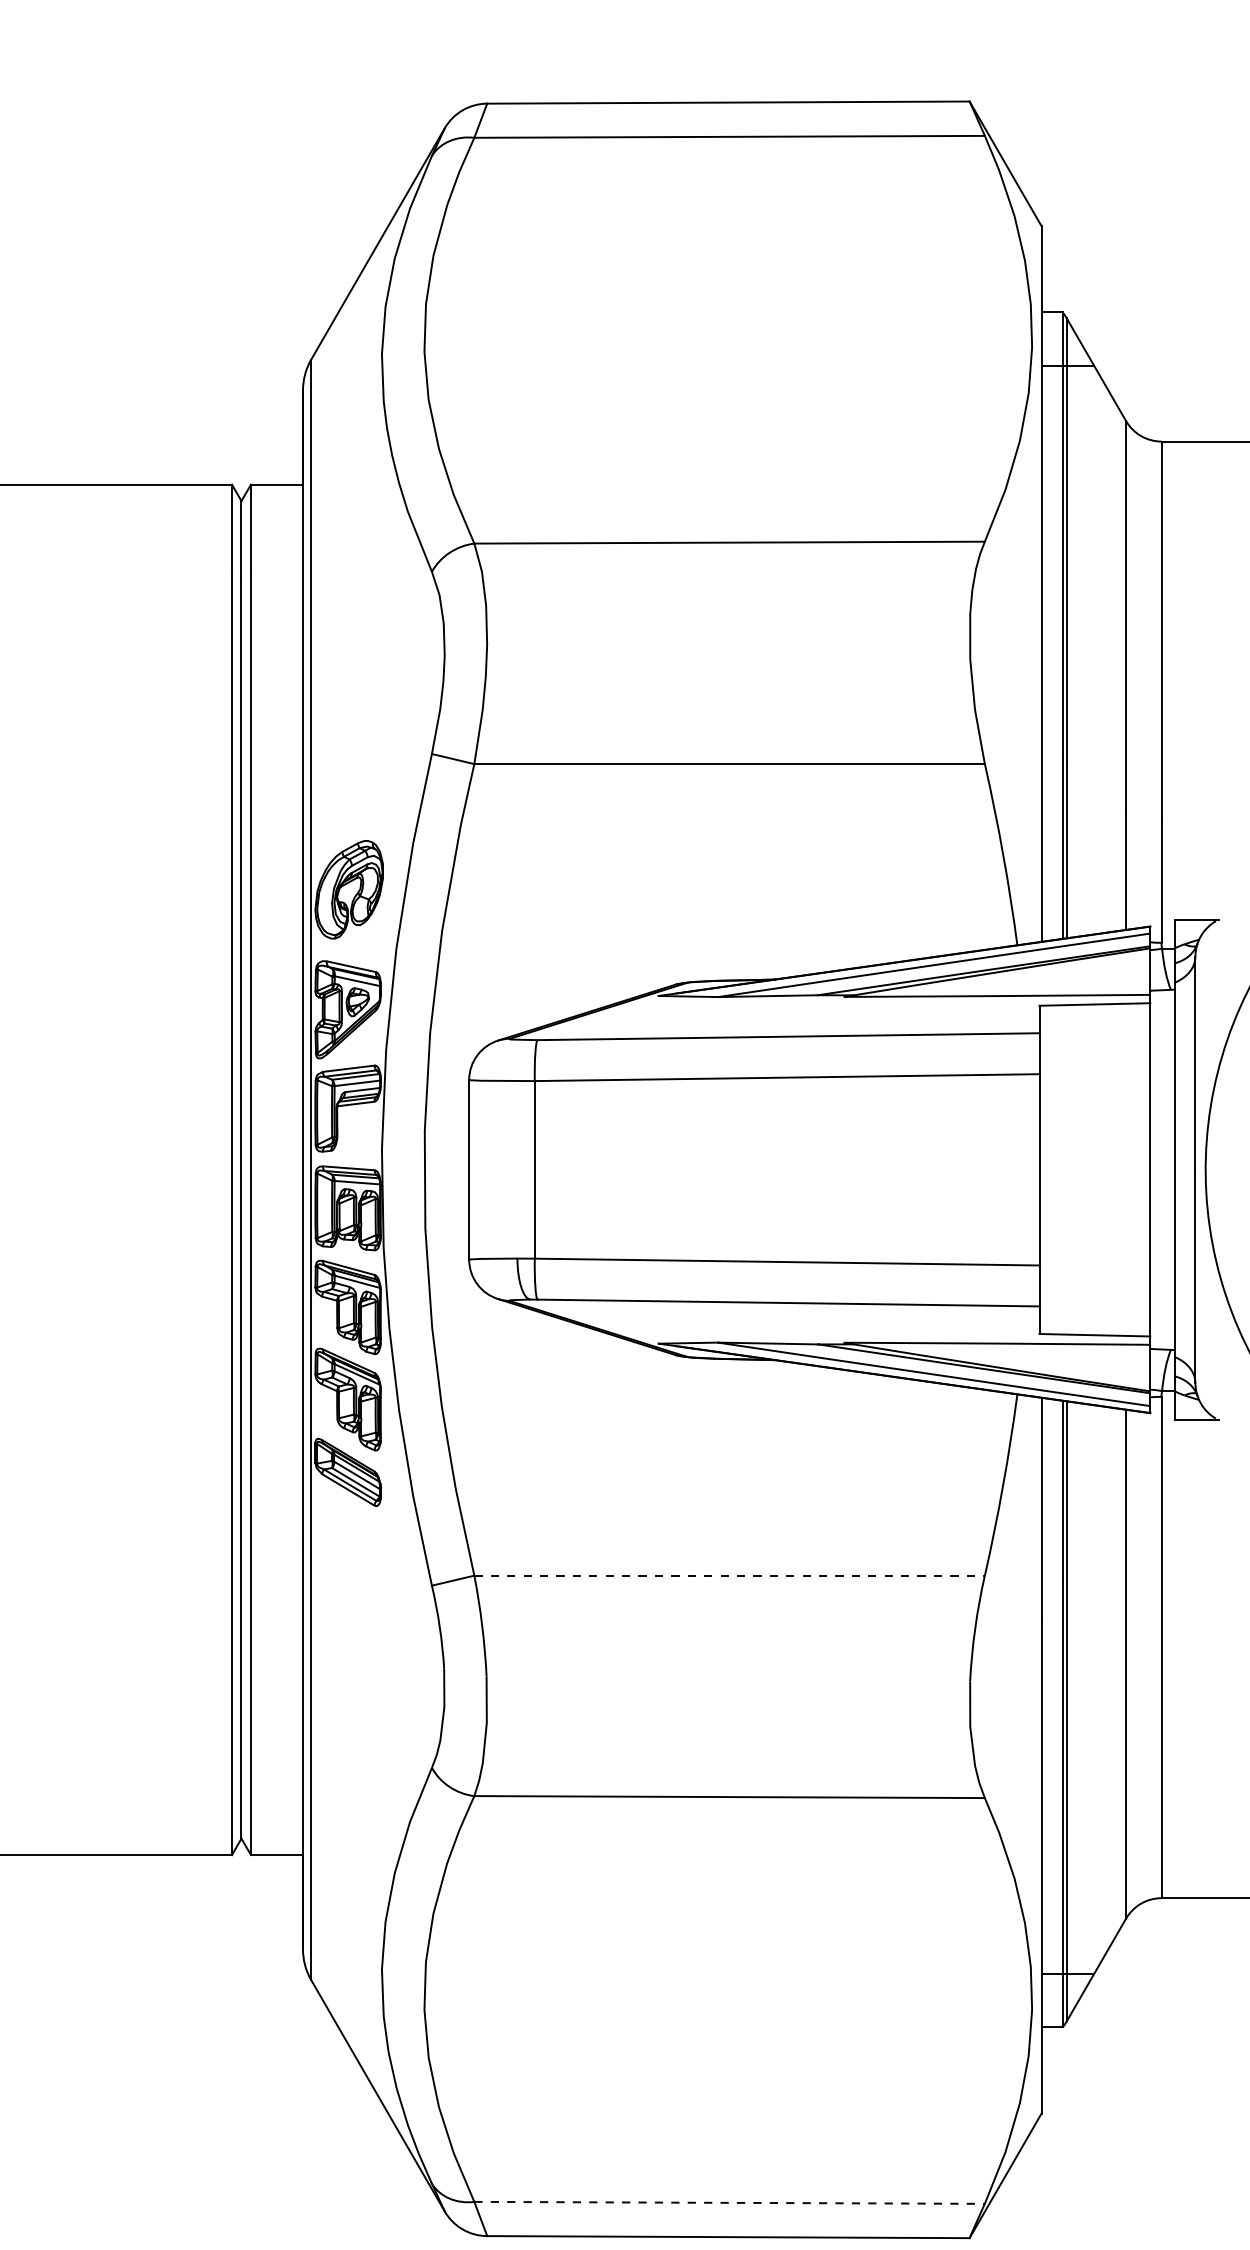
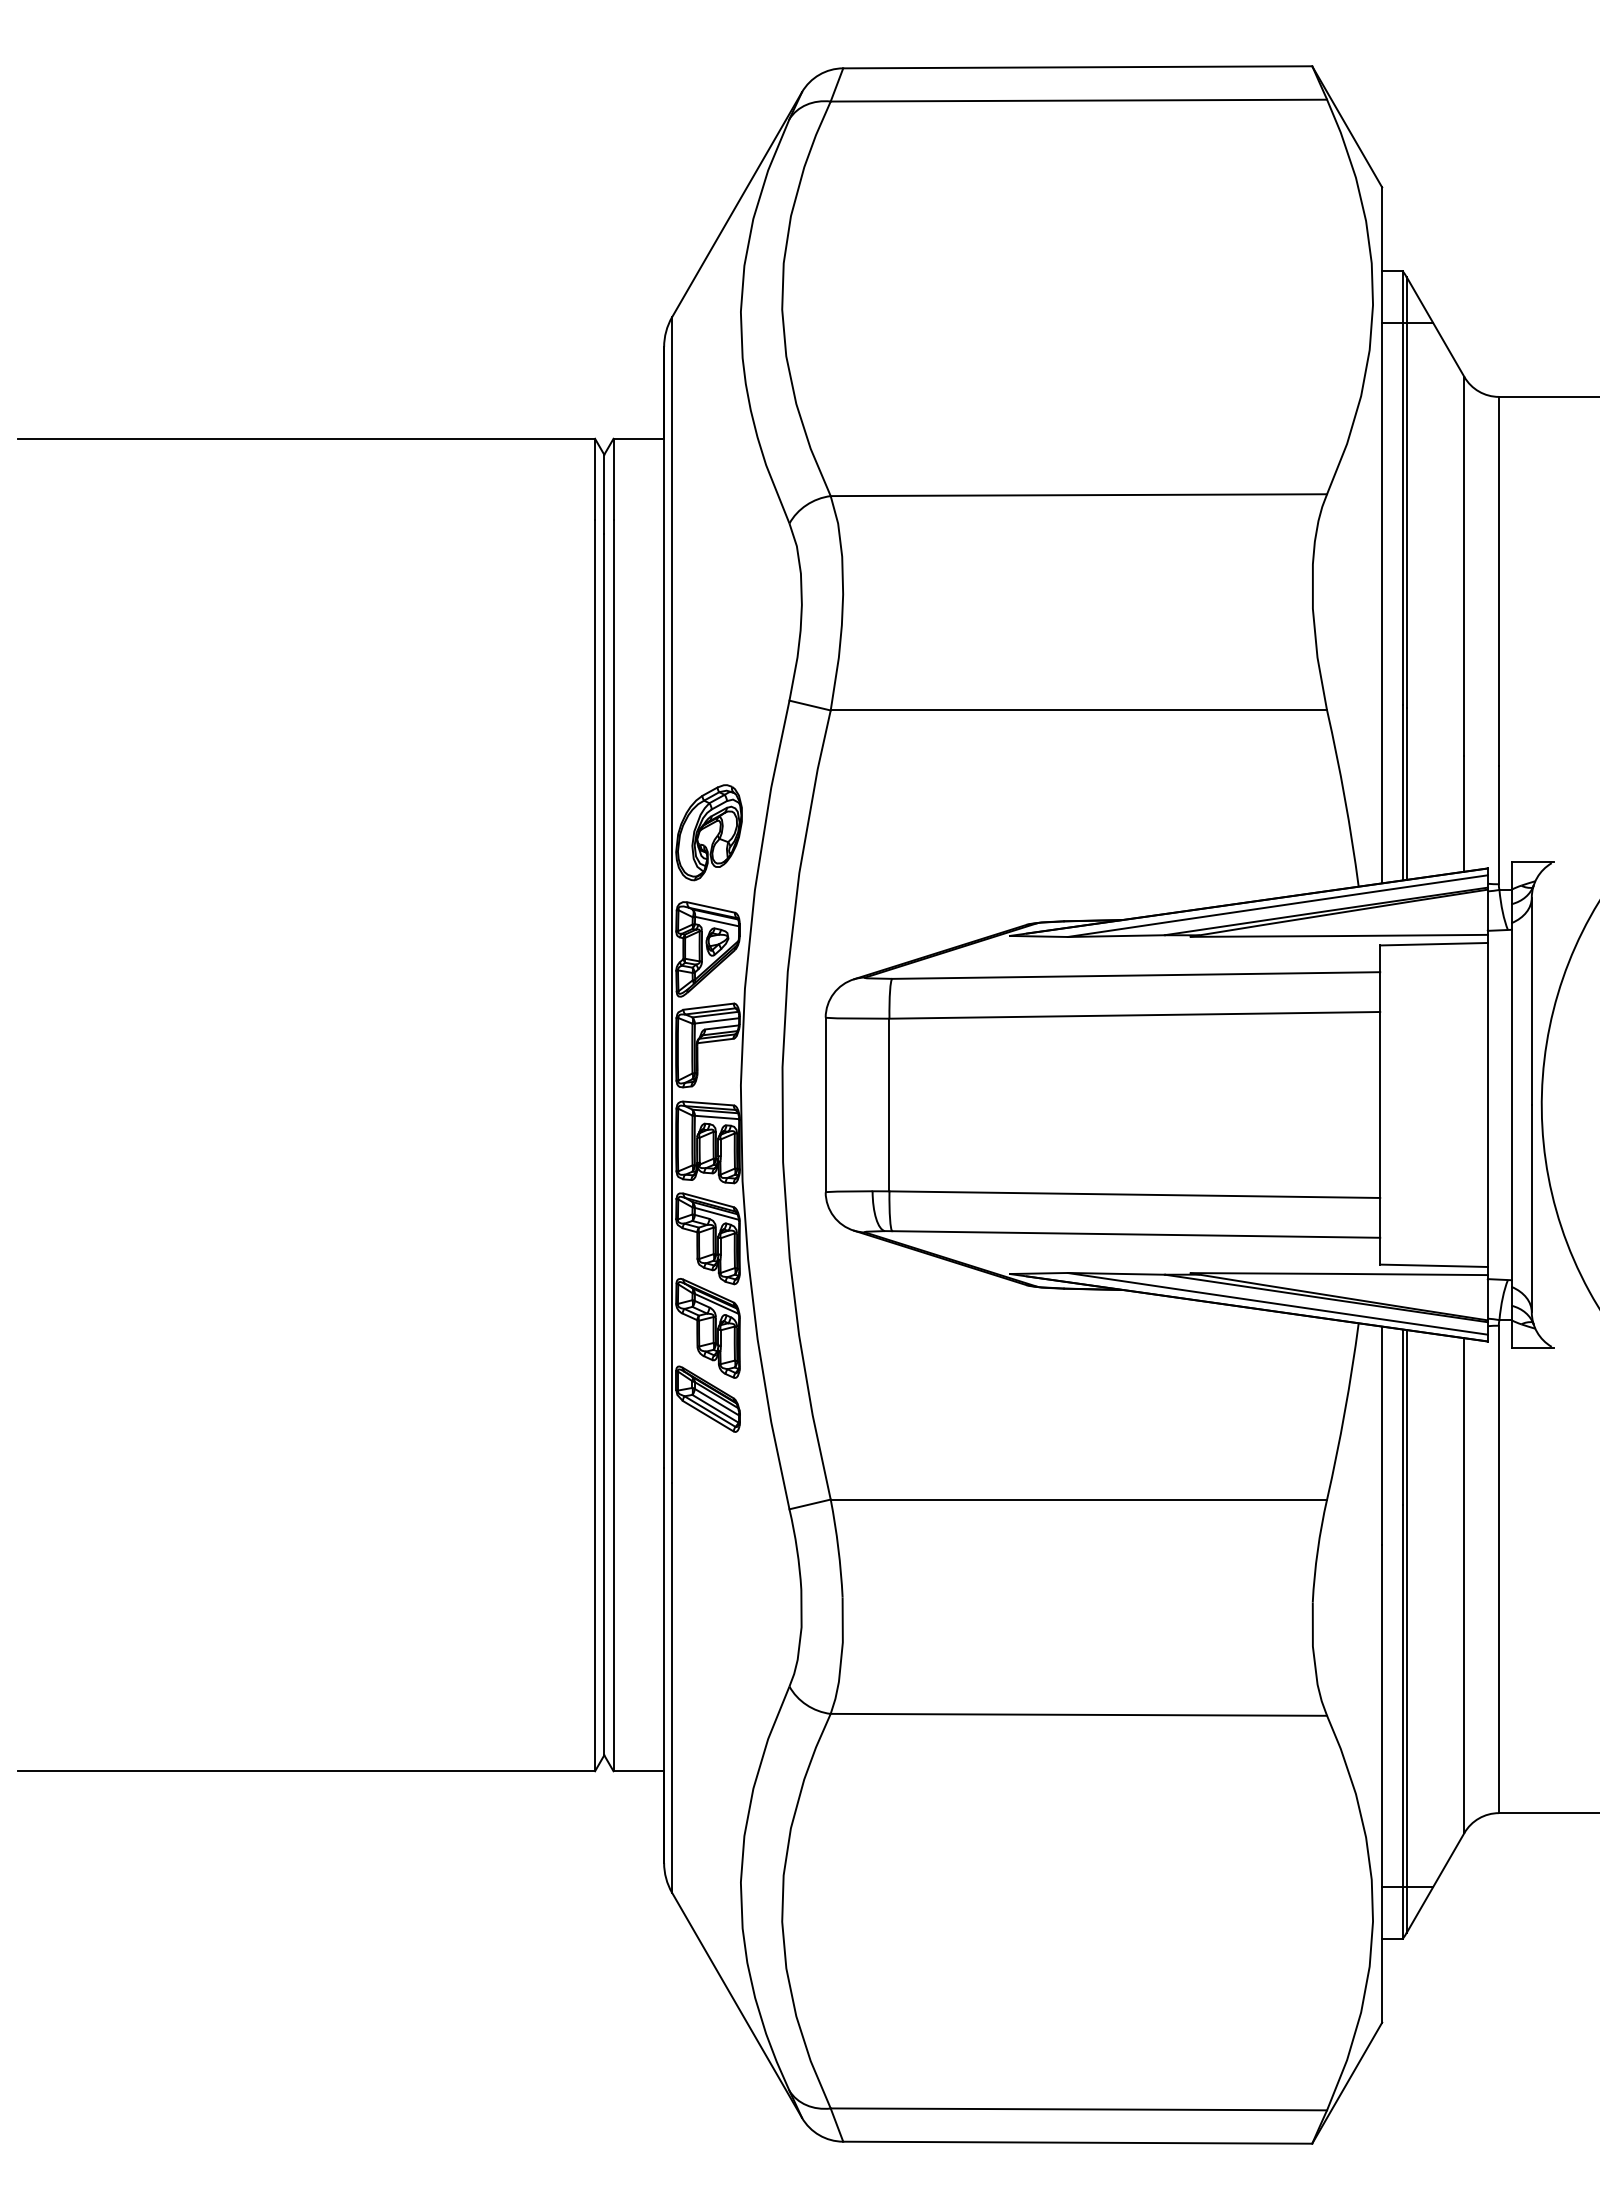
line: (730, 1575) -> (1079, 1499), dashed -> solid
line: (730, 2202) -> (1079, 2109), dashed -> solid

